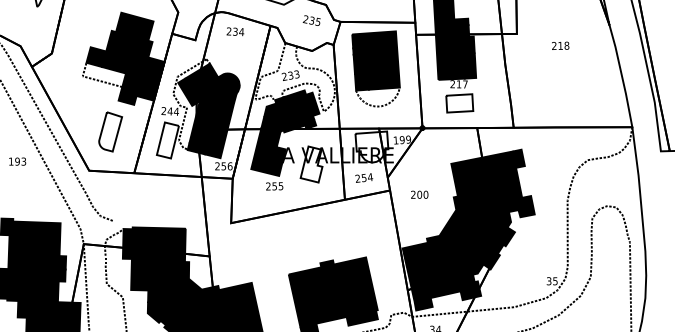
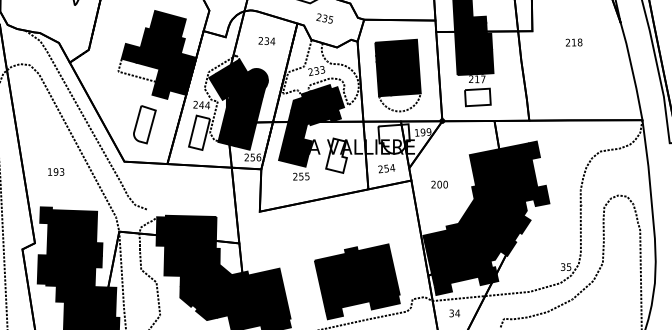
text: (311, 20) -> (324, 18), moved
text: (235, 32) -> (266, 41), moved
part: (375, 68) -> (397, 75), moved
text: (17, 161) -> (56, 171), moved

